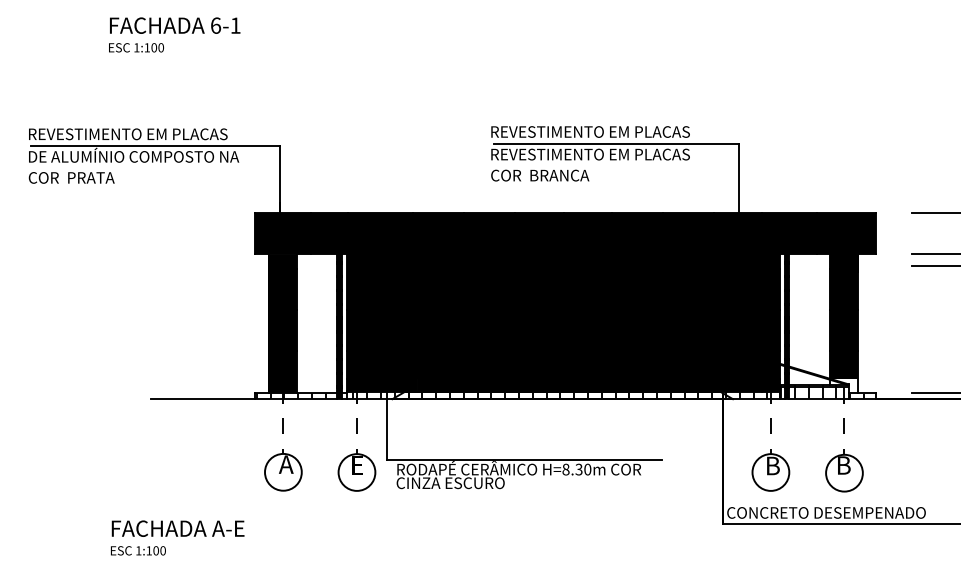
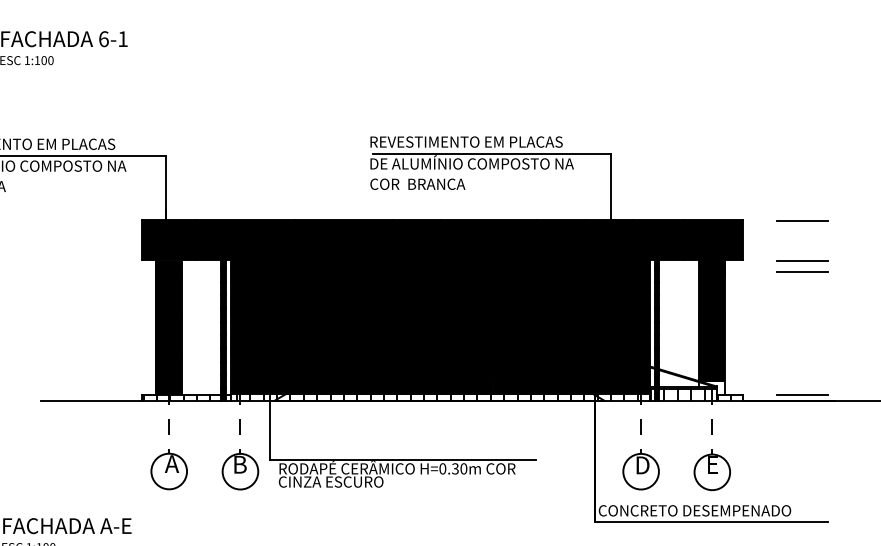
text: (596, 152) -> (472, 161), REVESTIMENTO EM PLACAS -> DE ALUMÍNIO COMPOSTO NA
text: (356, 465) -> (239, 464), E -> B
text: (772, 465) -> (642, 464), B -> D
text: (844, 465) -> (712, 464), B -> E
text: (565, 469) -> (442, 468), H=8.30m -> H=0.30m

